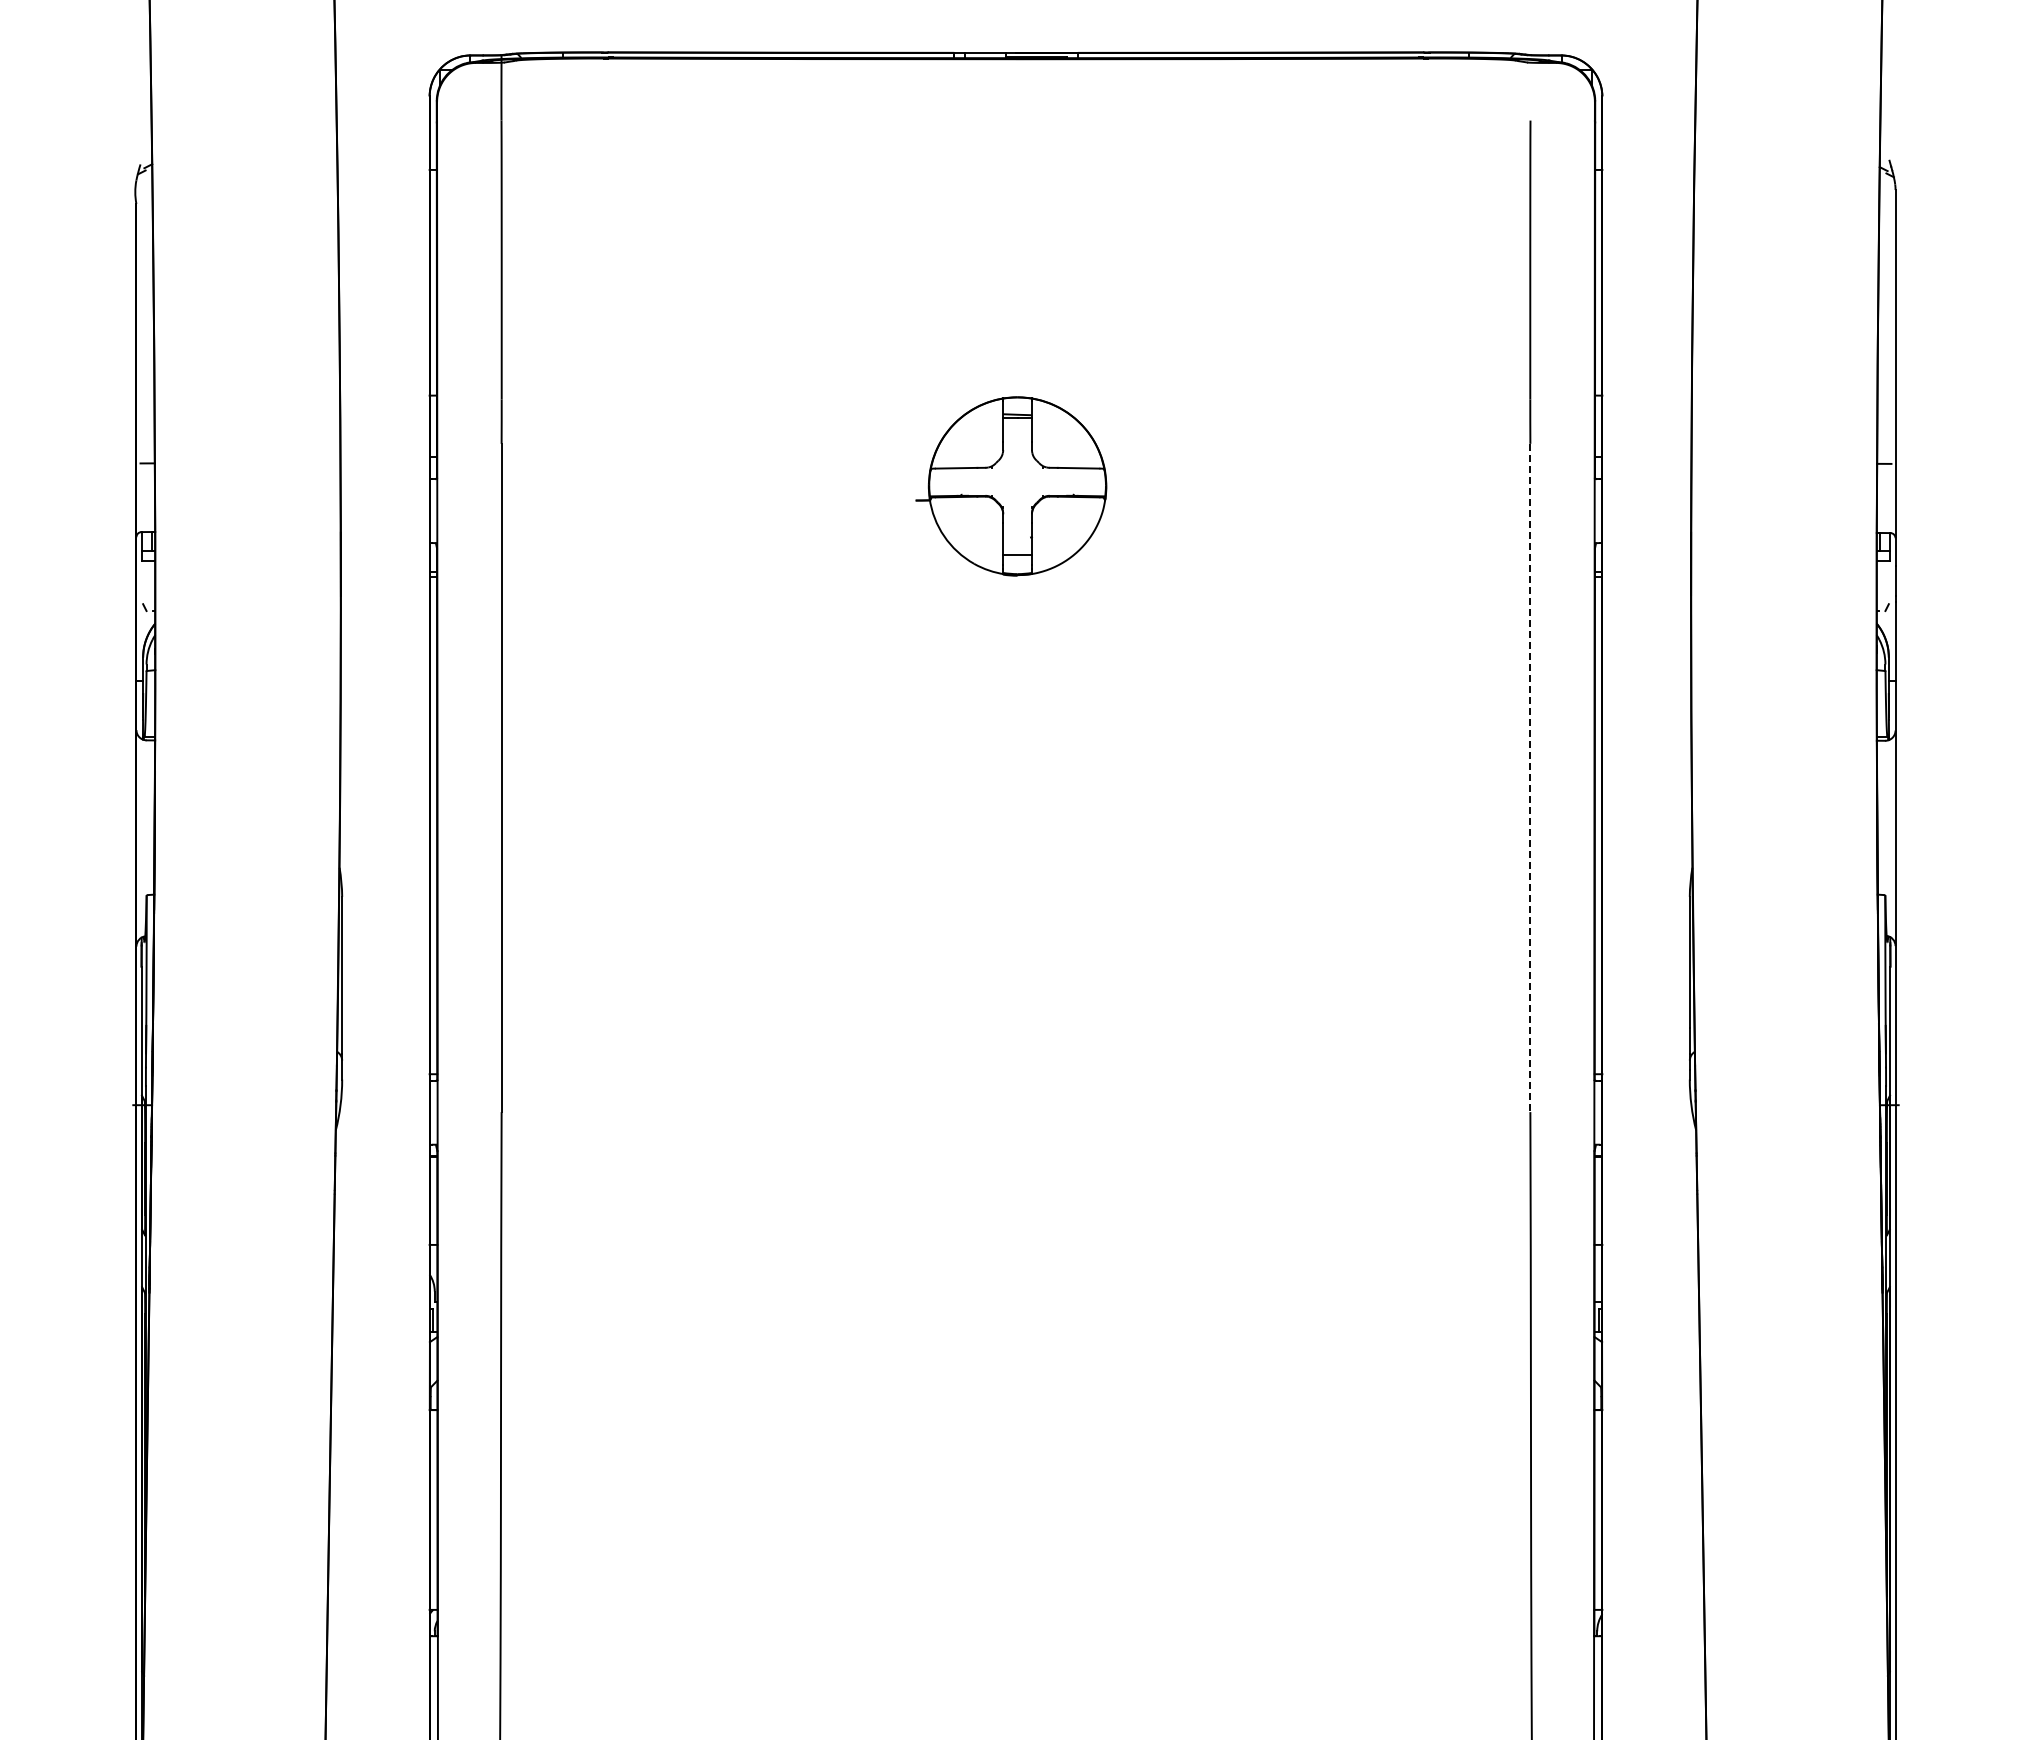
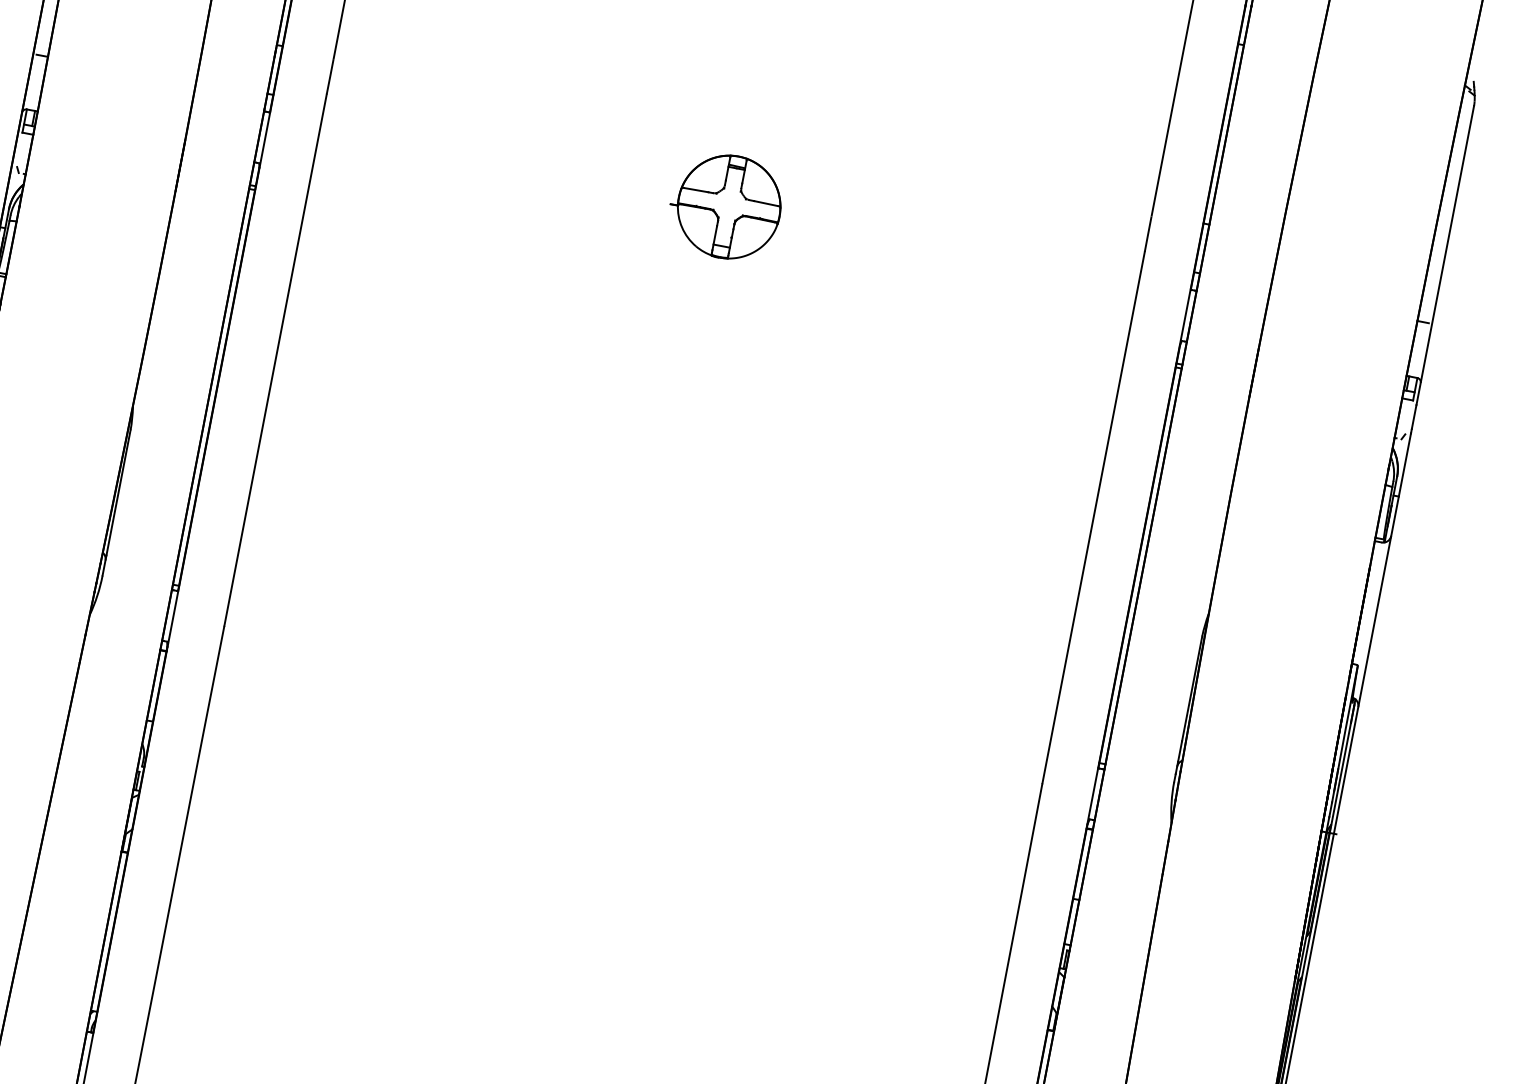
part: (1011, 486) -> (725, 206), size x0.71
line: (1530, 778) -> (1093, 518), dashed -> solid

